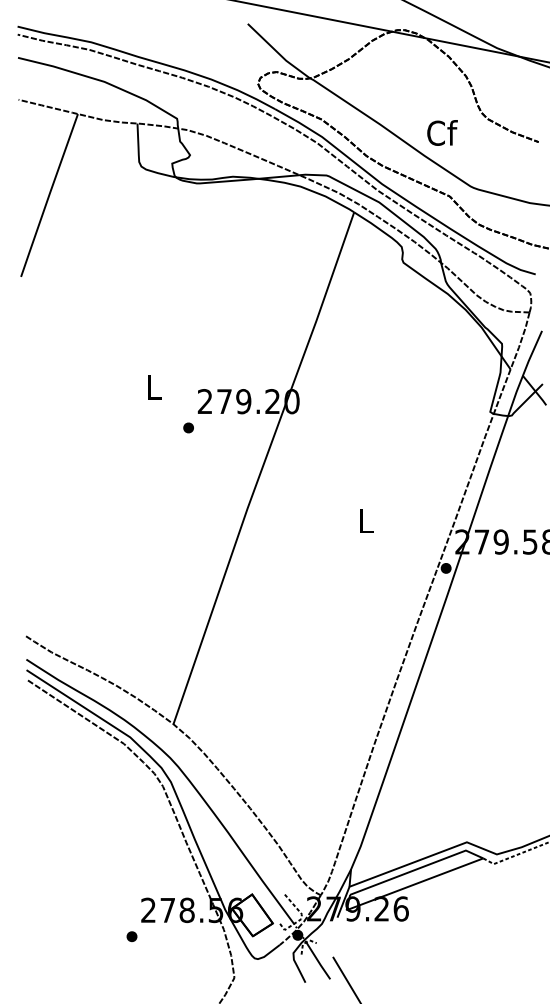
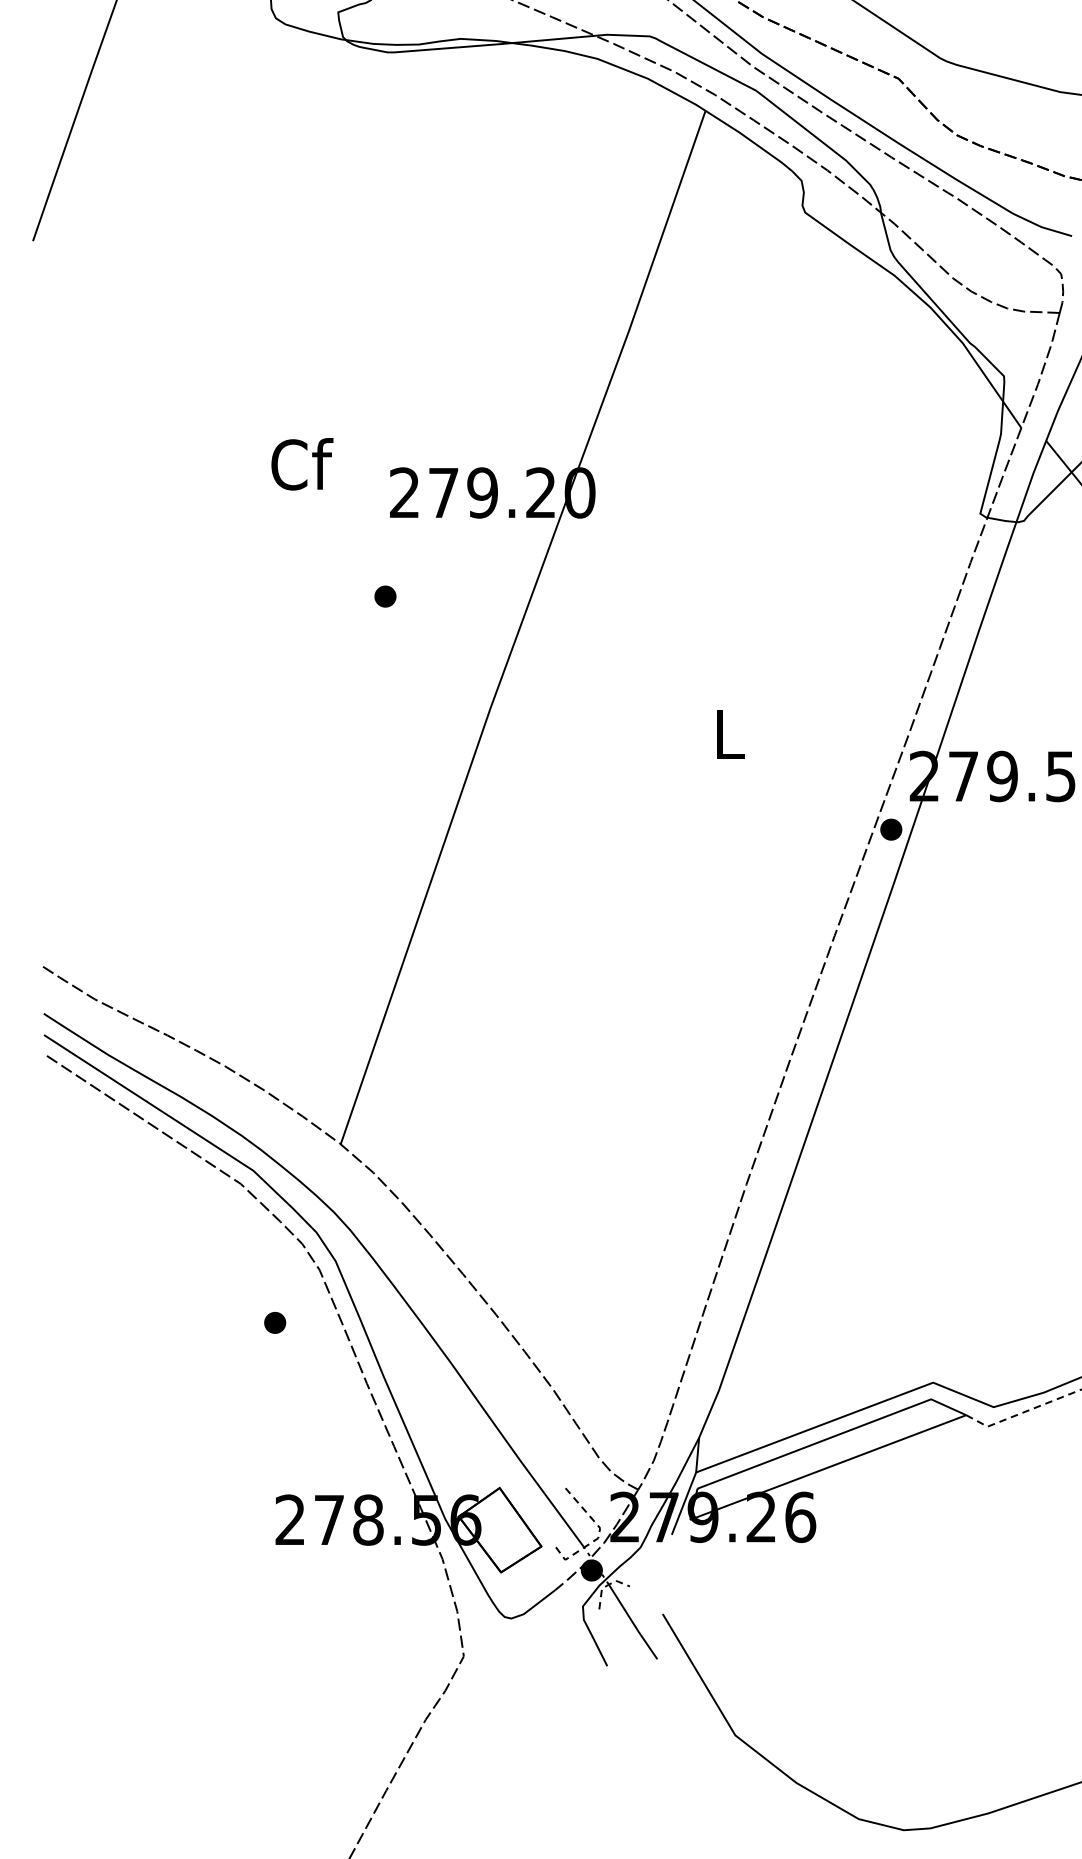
text: (154, 387) -> (302, 464), L -> Cf
part: (188, 427) -> (385, 595), moved
part: (131, 936) -> (274, 1322), moved

